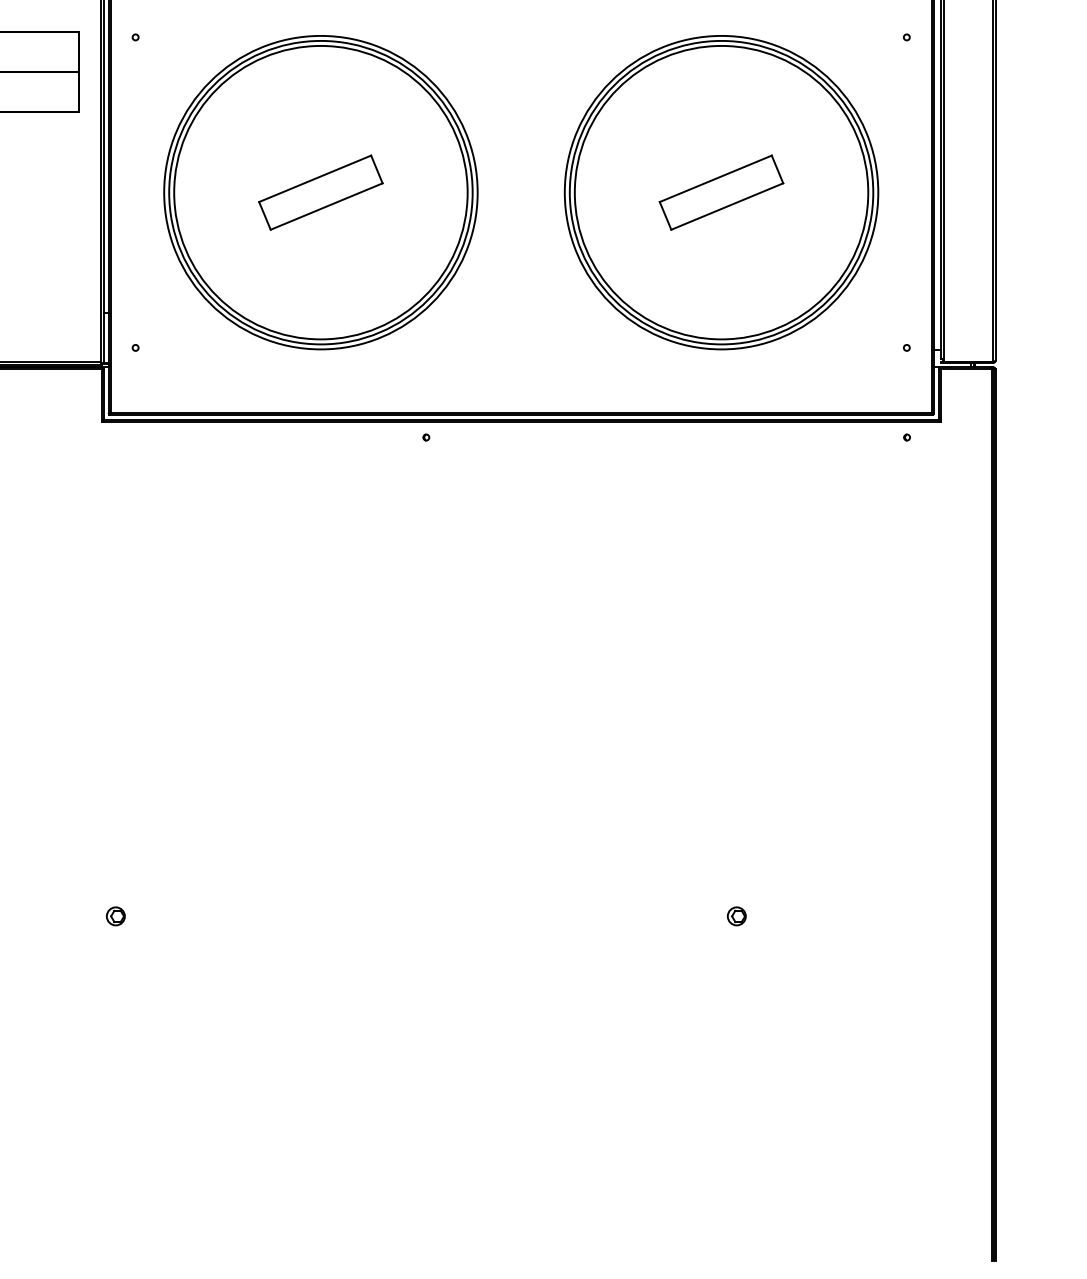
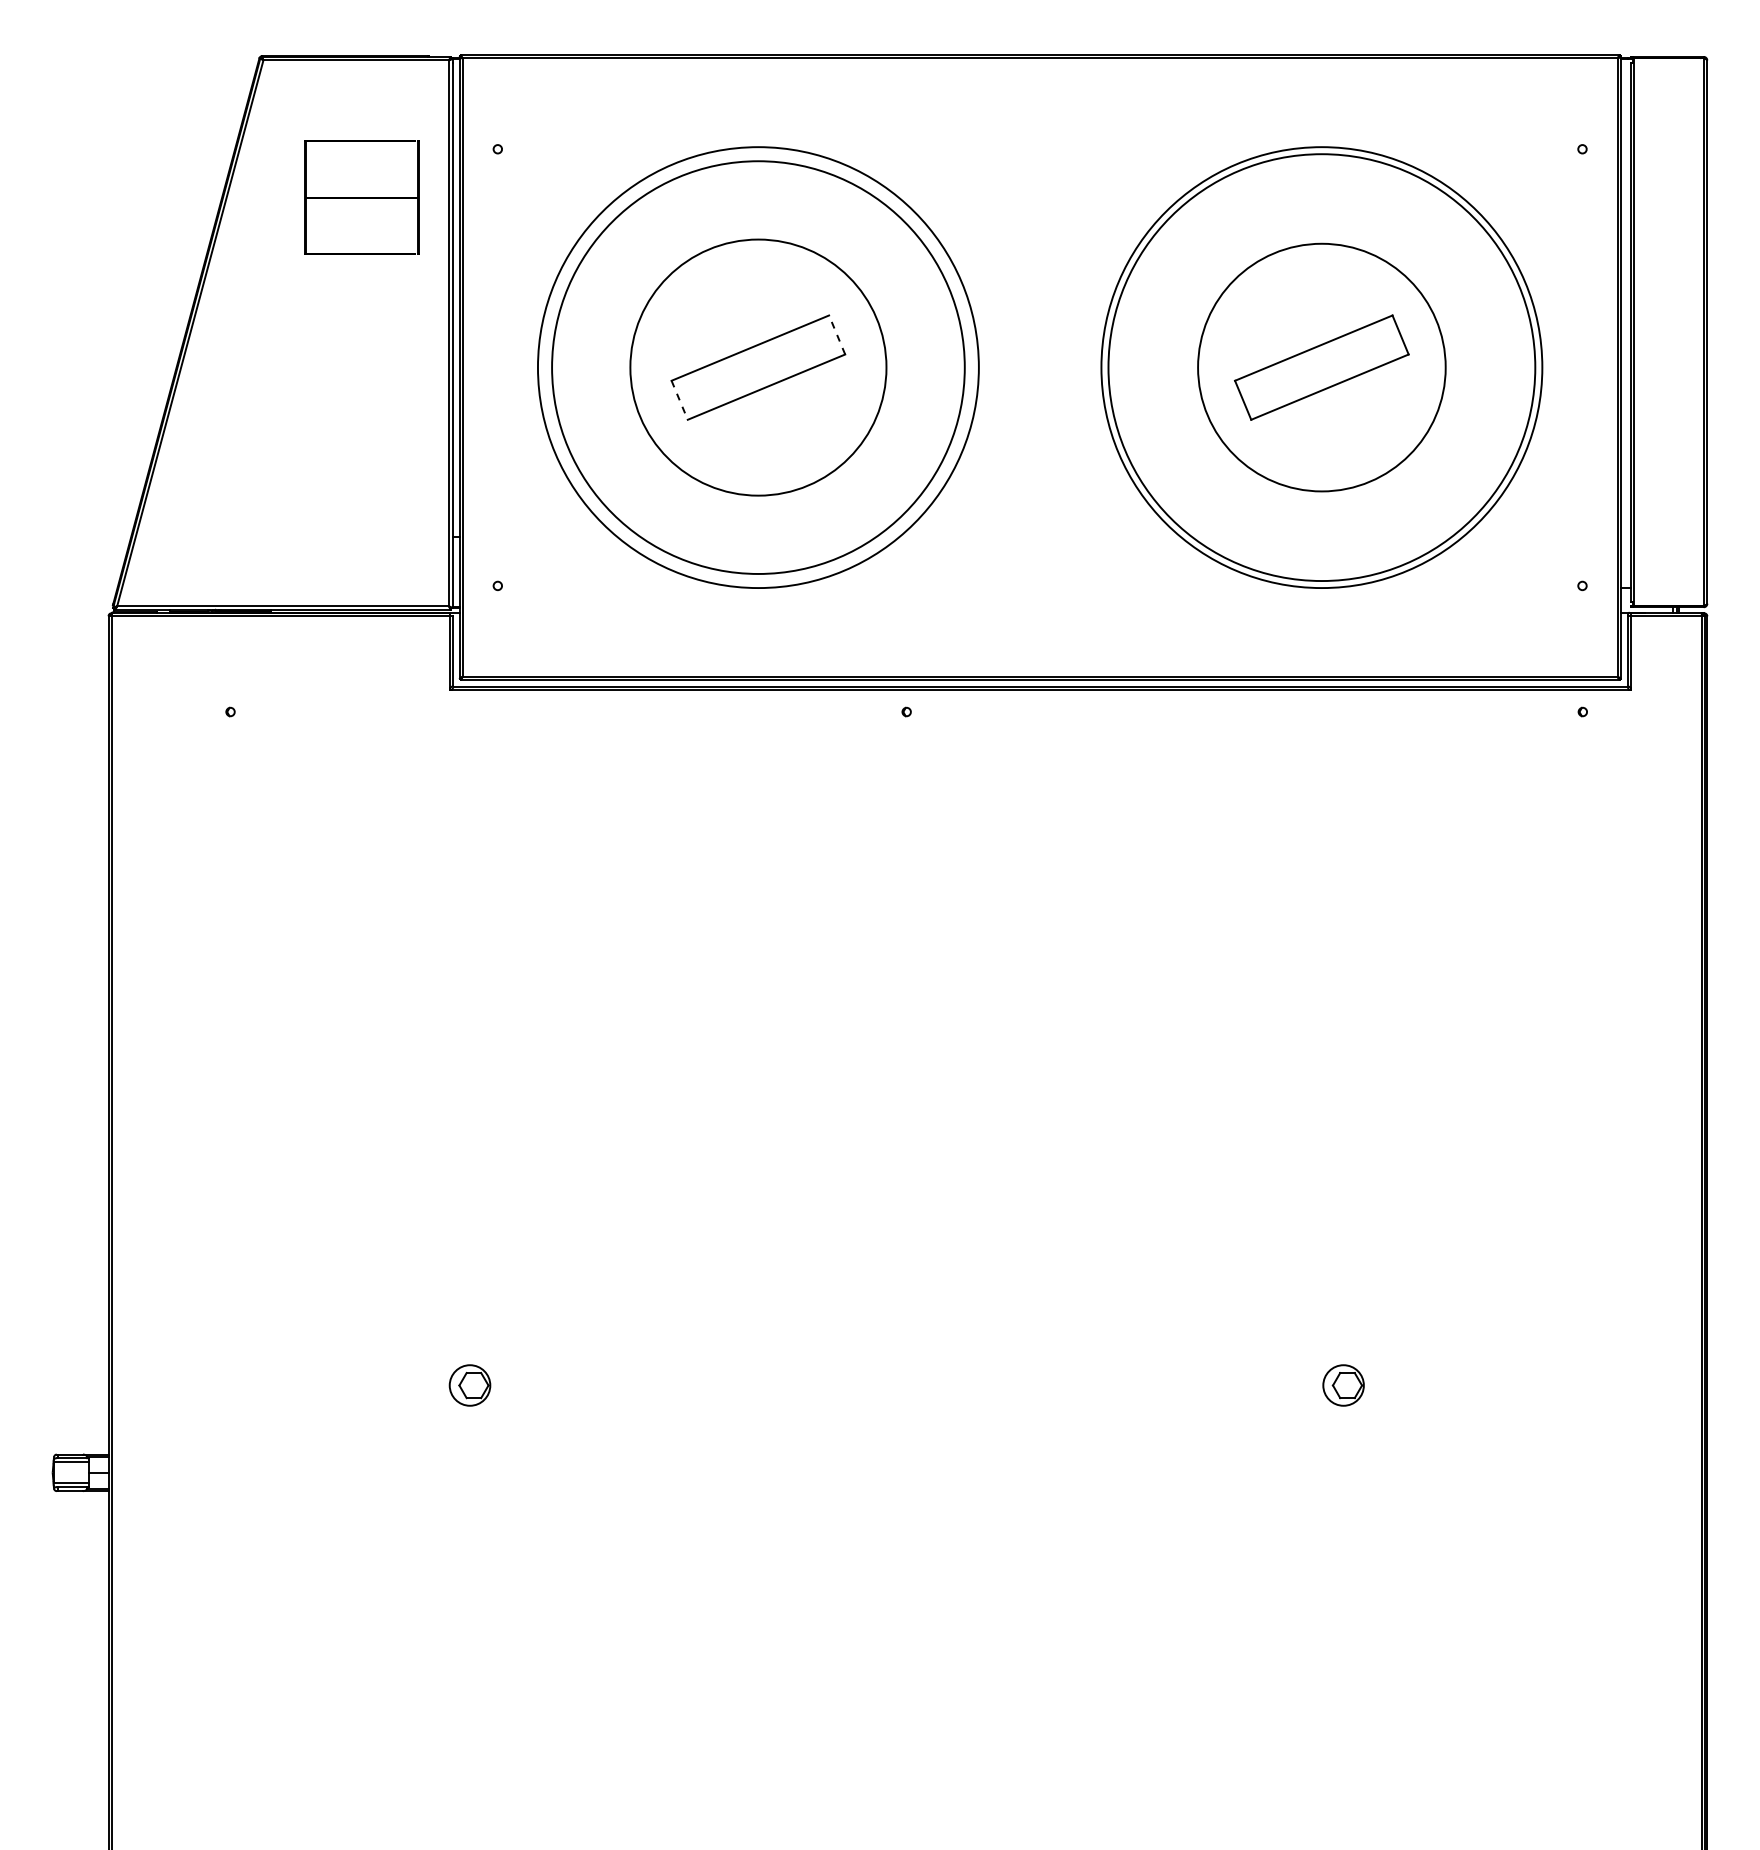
line: (376, 169) -> (836, 334), solid -> dashed
circle: (320, 192) -> (758, 367), size x0.6
circle: (721, 192) -> (1321, 367), size x0.6
line: (264, 216) -> (679, 400), solid -> dashed
part: (115, 916) -> (469, 1385), size x1.6
part: (736, 916) -> (1342, 1385), size x1.6

